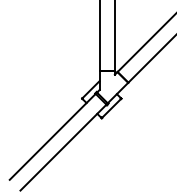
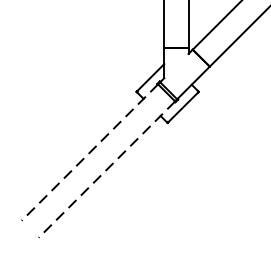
line: (52, 136) -> (89, 151), solid -> dashed
line: (63, 147) -> (106, 169), solid -> dashed

